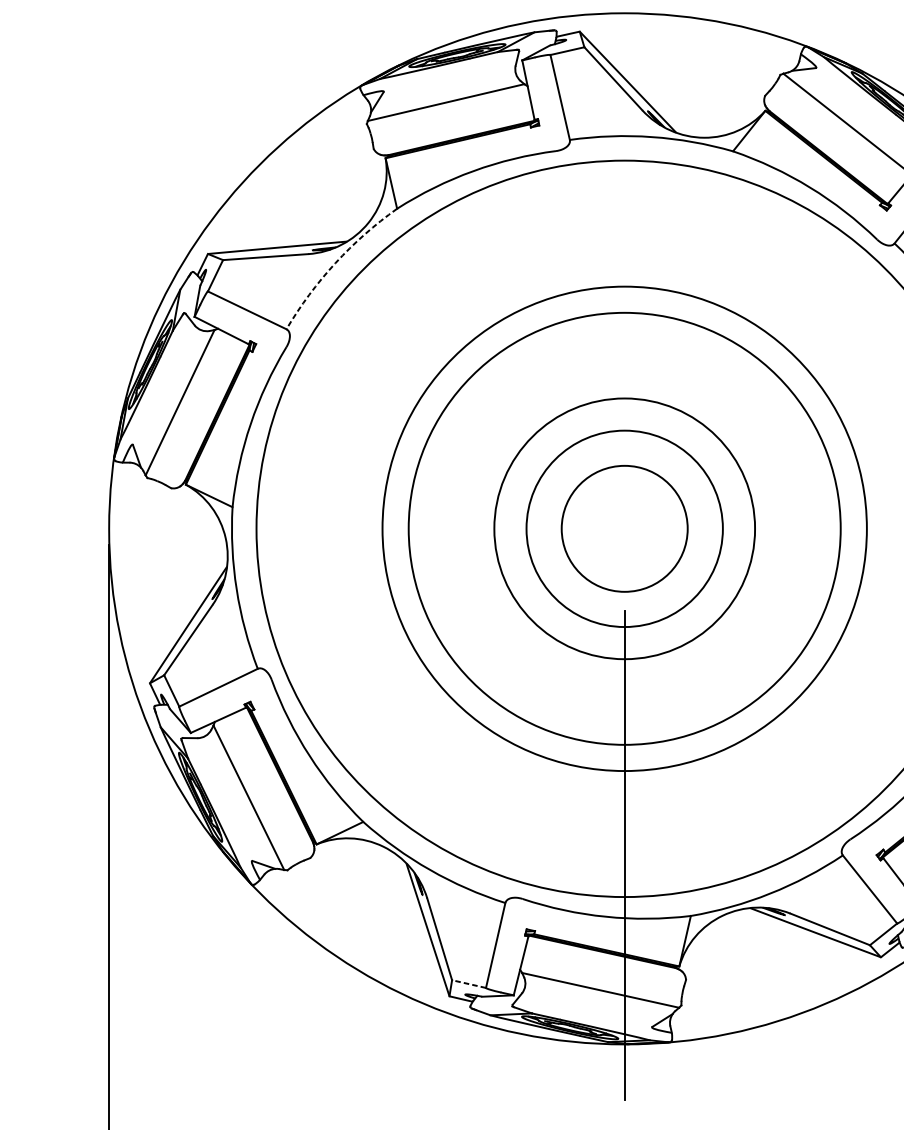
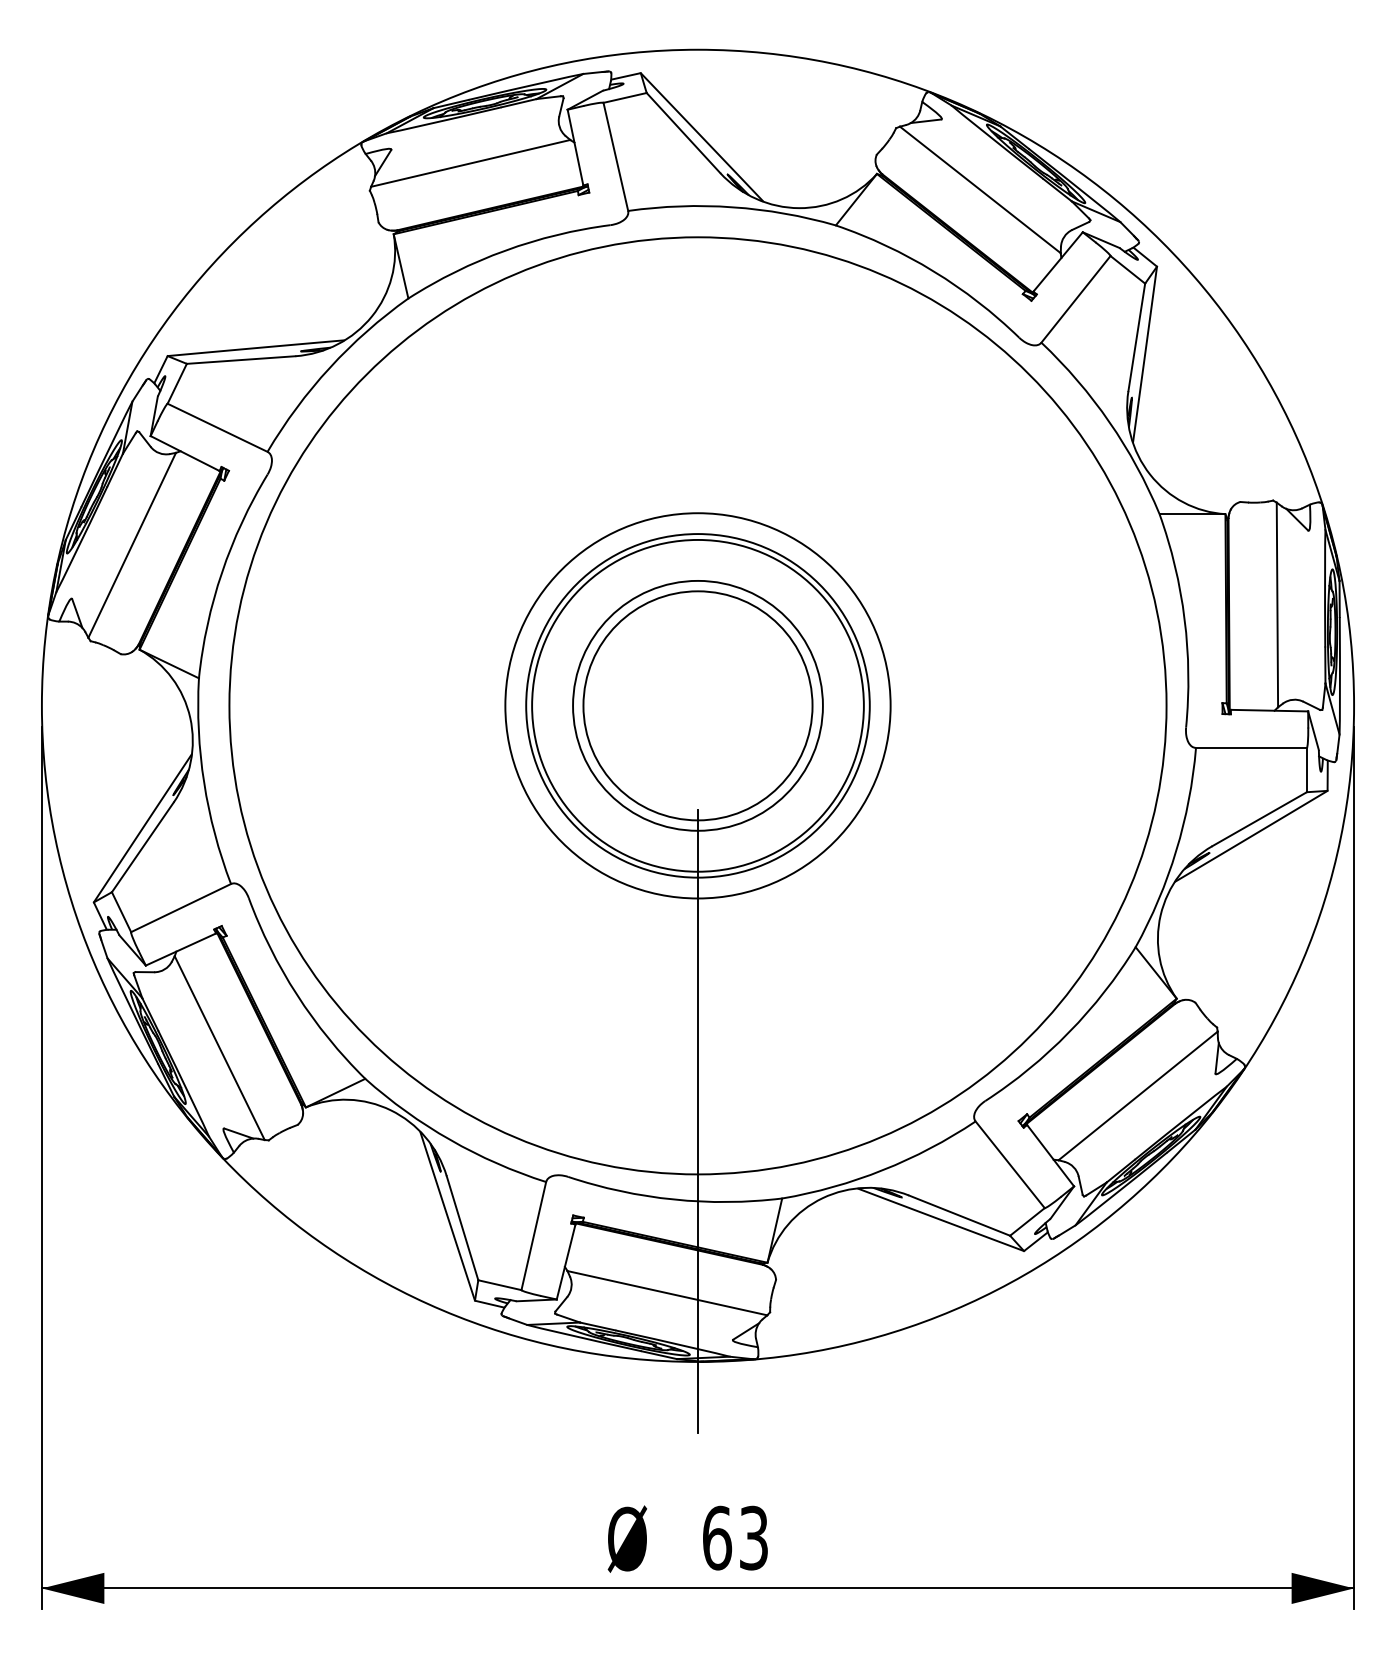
arc: (335, 262) -> (329, 367), dashed -> solid
circle: (624, 528) -> (697, 705), size x0.62
circle: (624, 528) -> (697, 705), size x0.62
circle: (624, 528) -> (697, 705), size x1.43
line: (468, 984) -> (499, 1285), dashed -> solid

